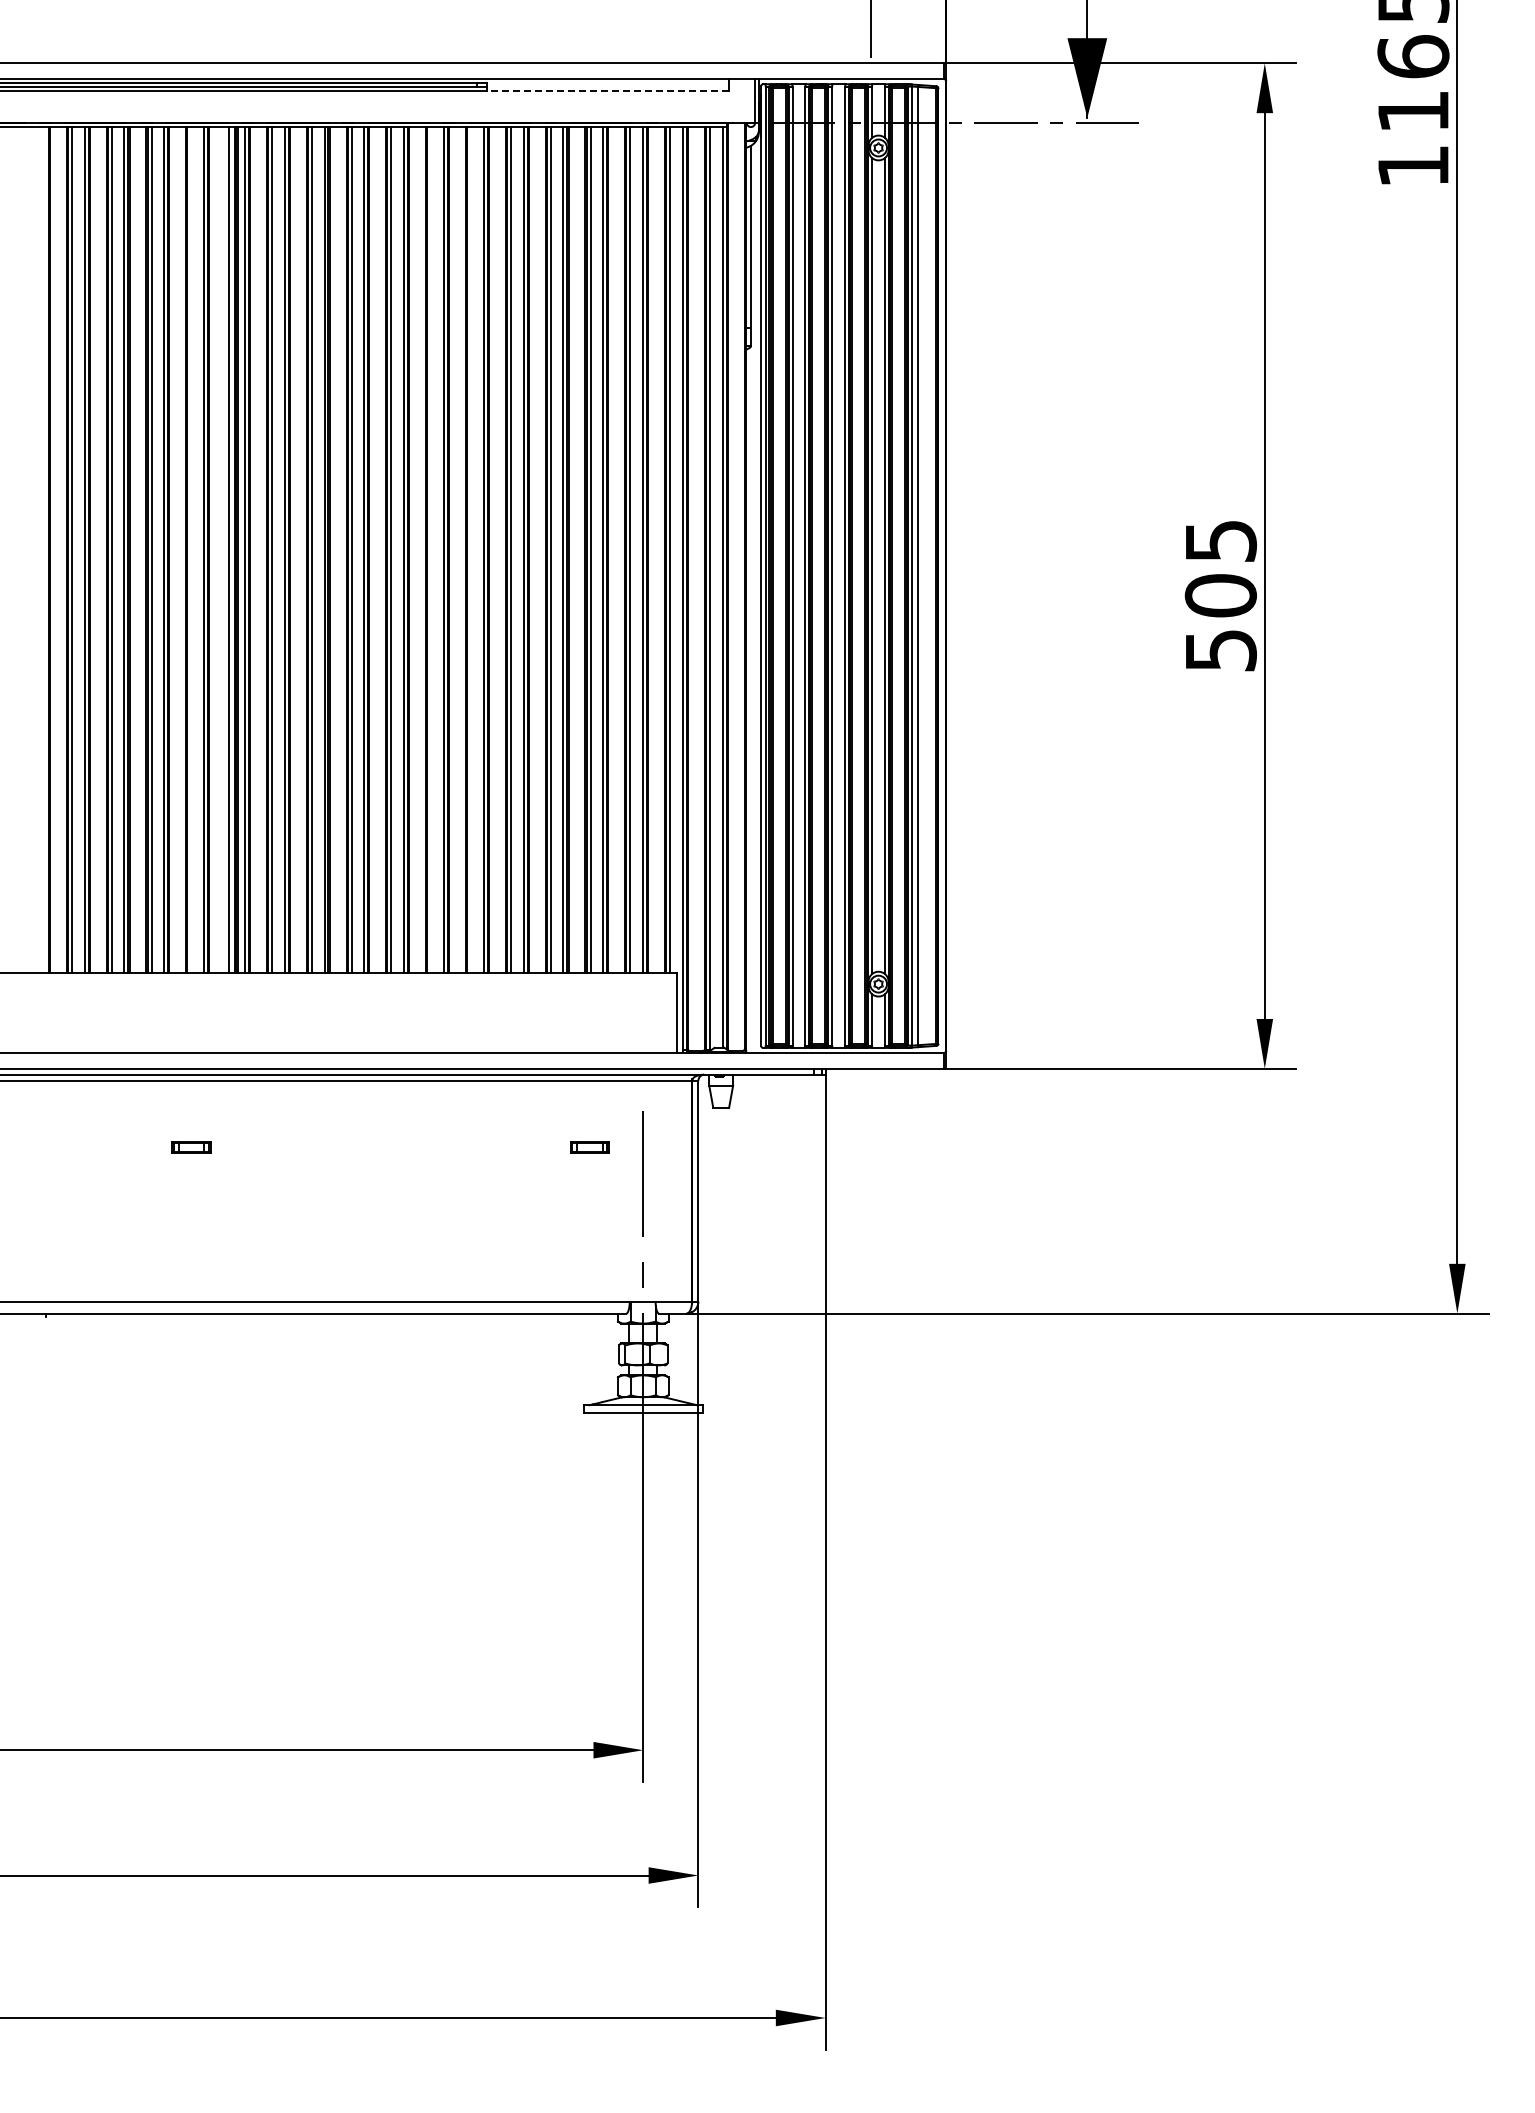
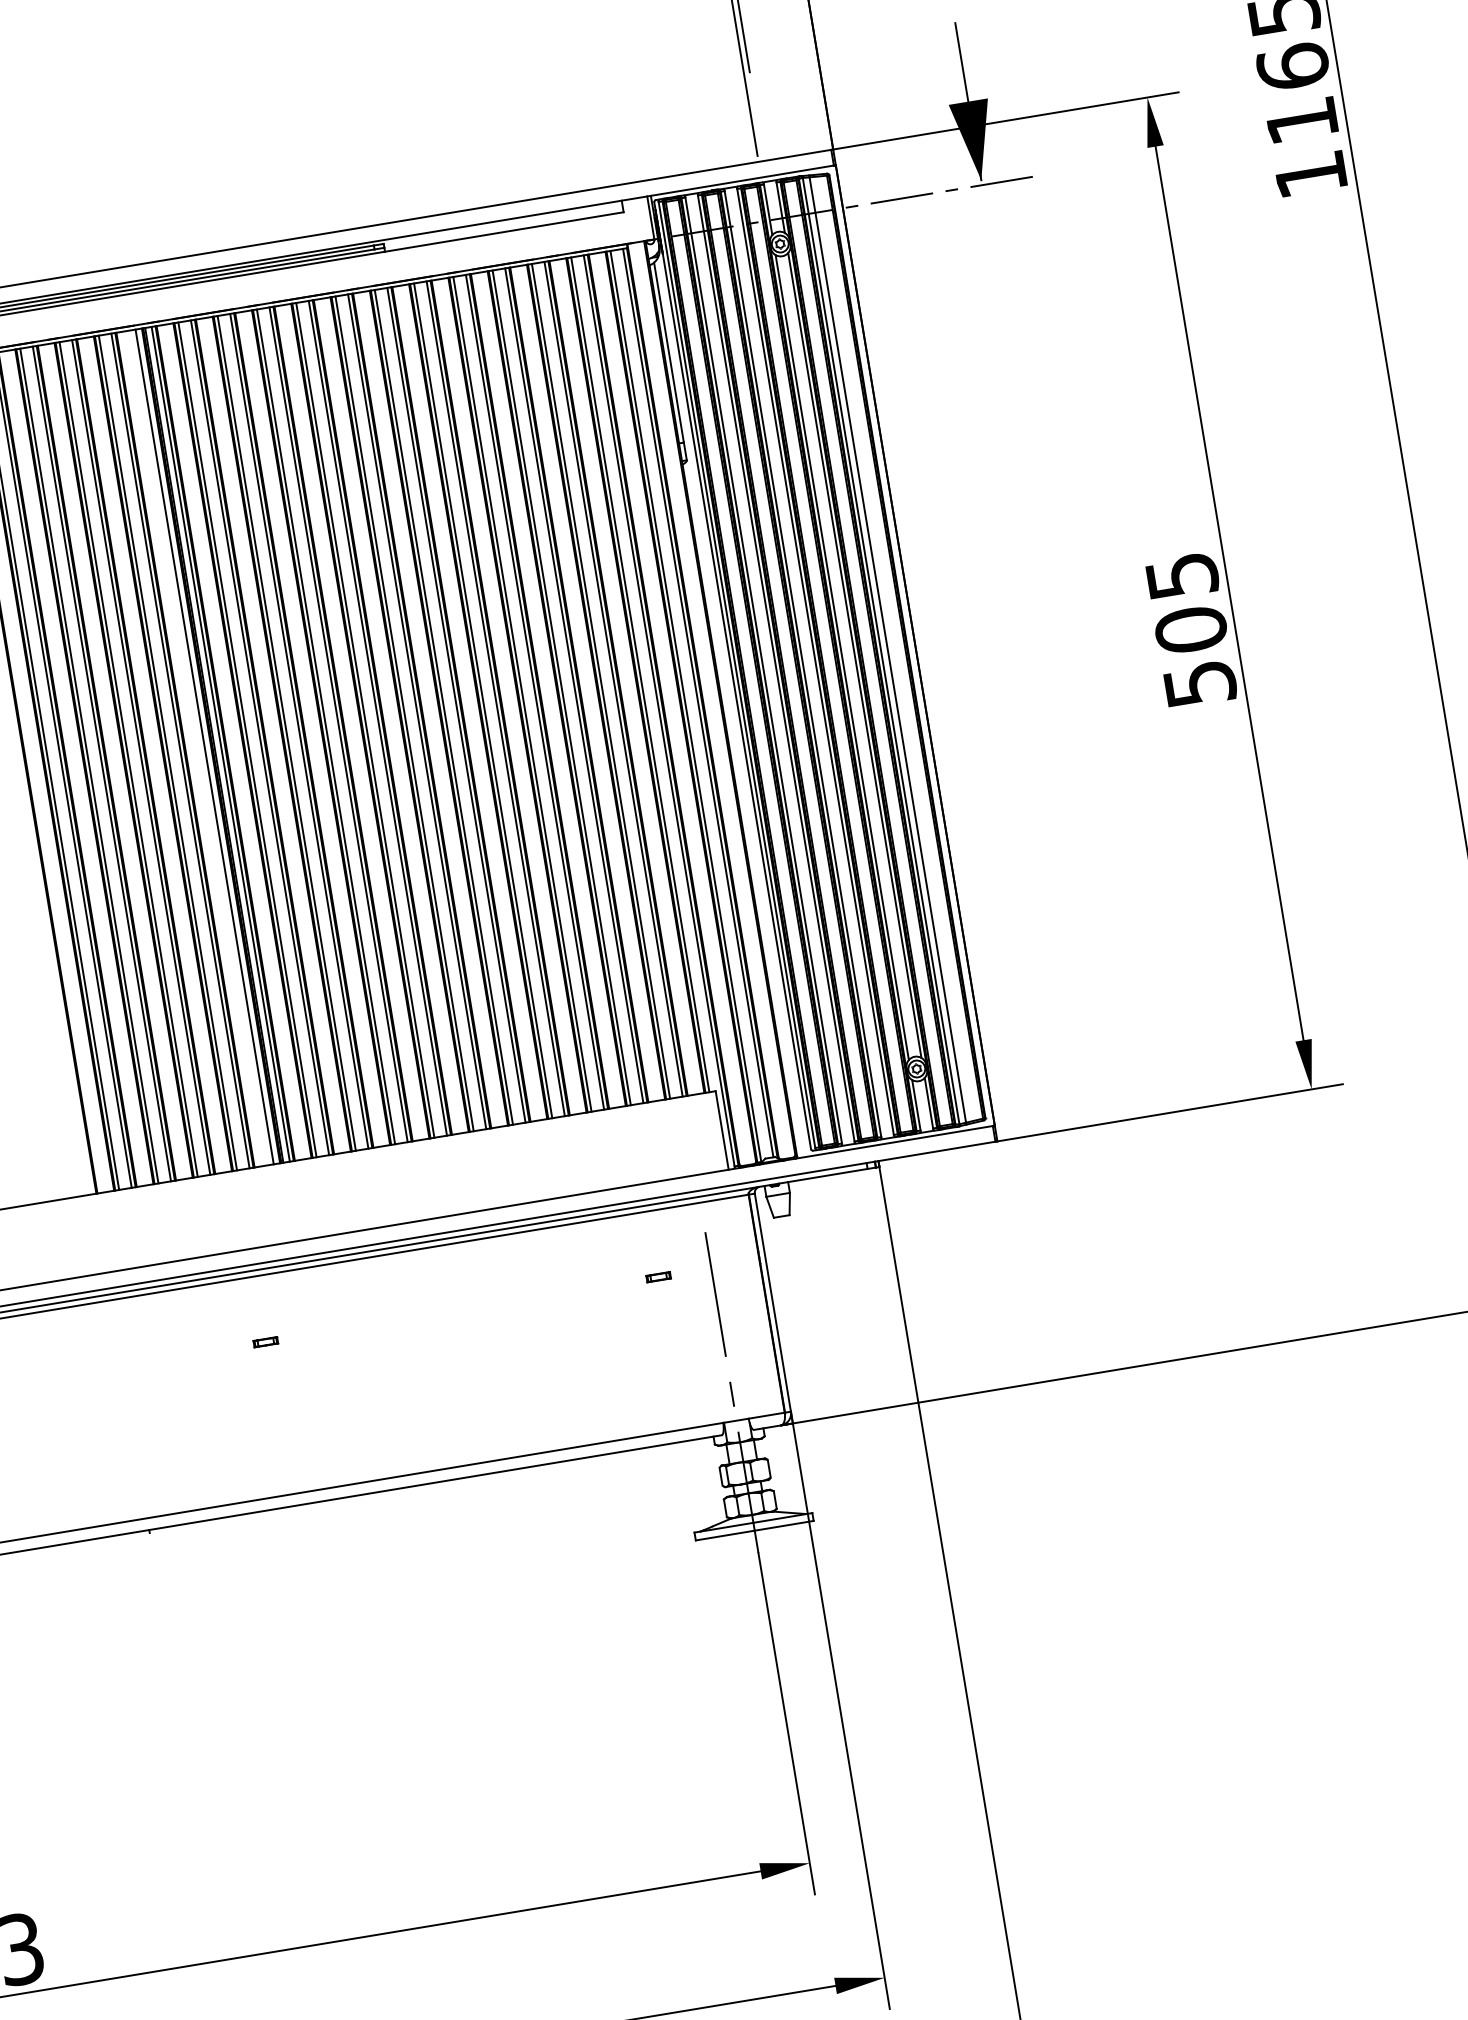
line: (608, 91) -> (504, 232), dashed -> solid
line: (191, 550) -> (168, 753), added
line: (431, 550) -> (404, 714), added
line: (471, 550) -> (444, 707), added
part: (191, 1147) -> (265, 1342), size x0.62
part: (589, 1147) -> (658, 1277), size x0.62

